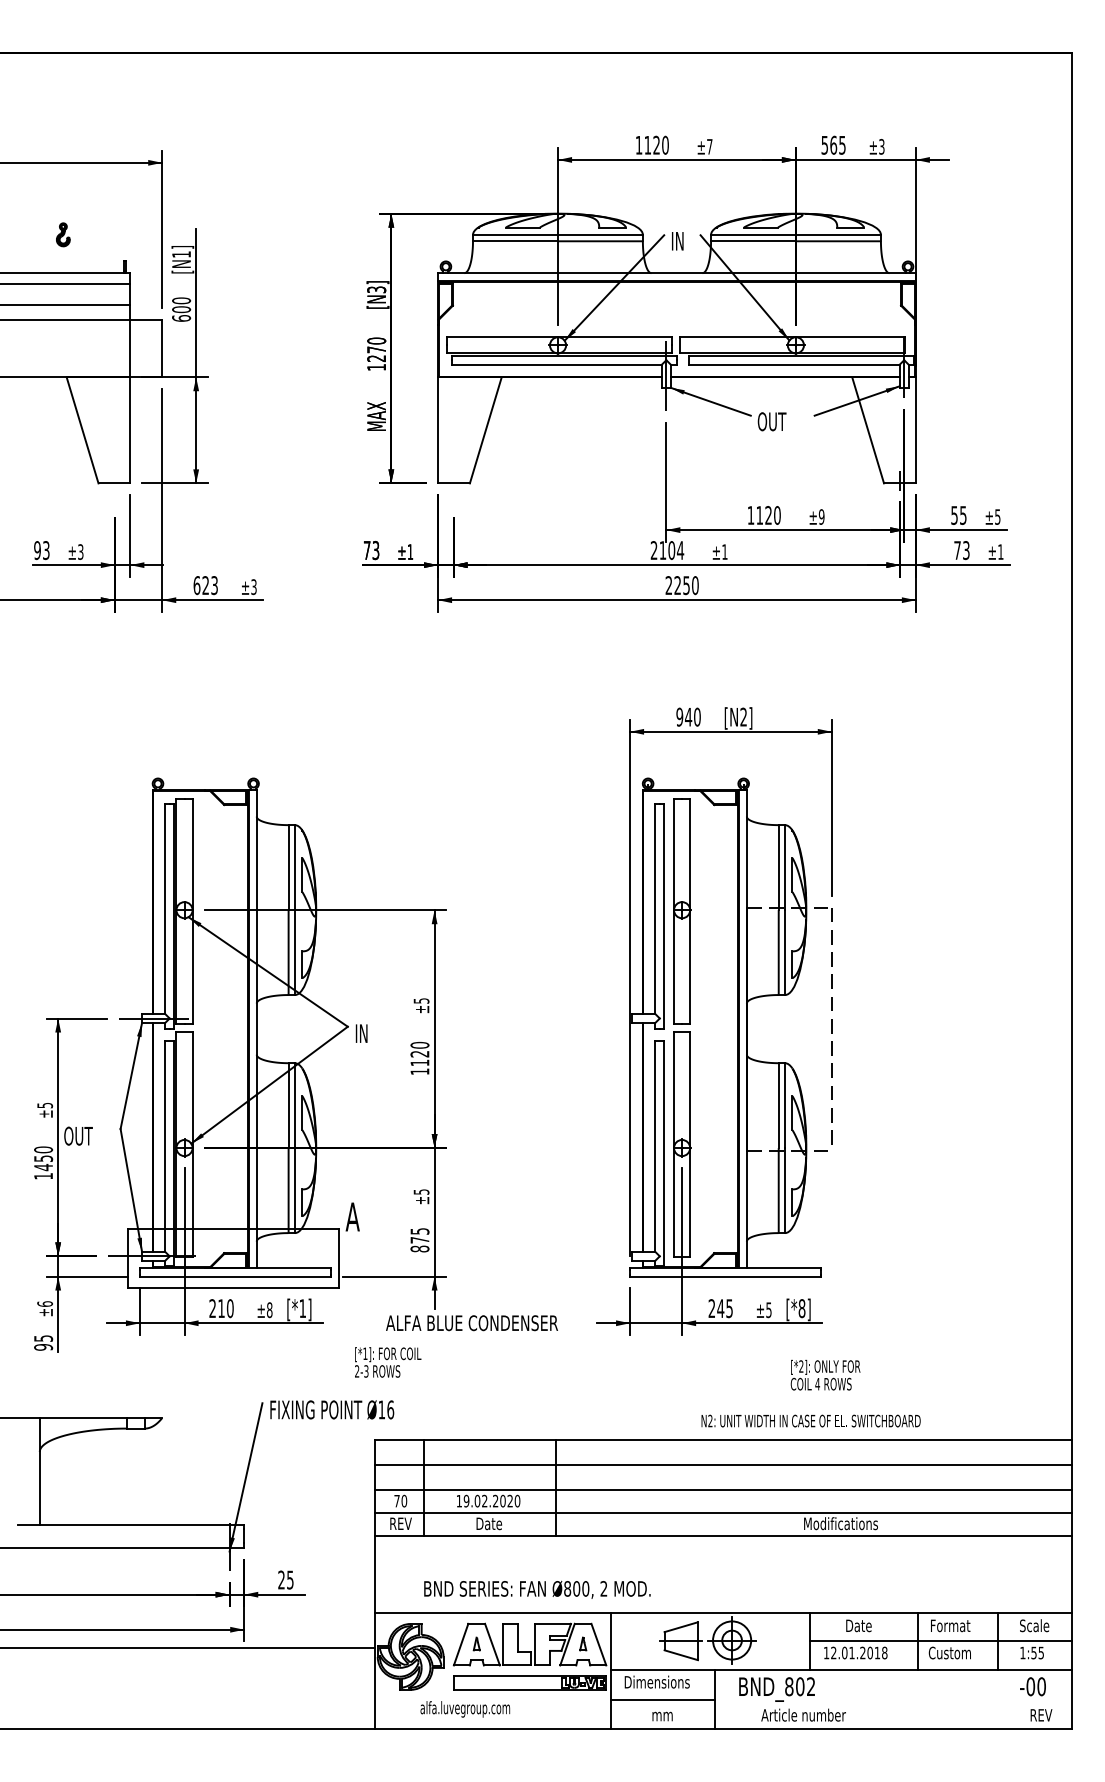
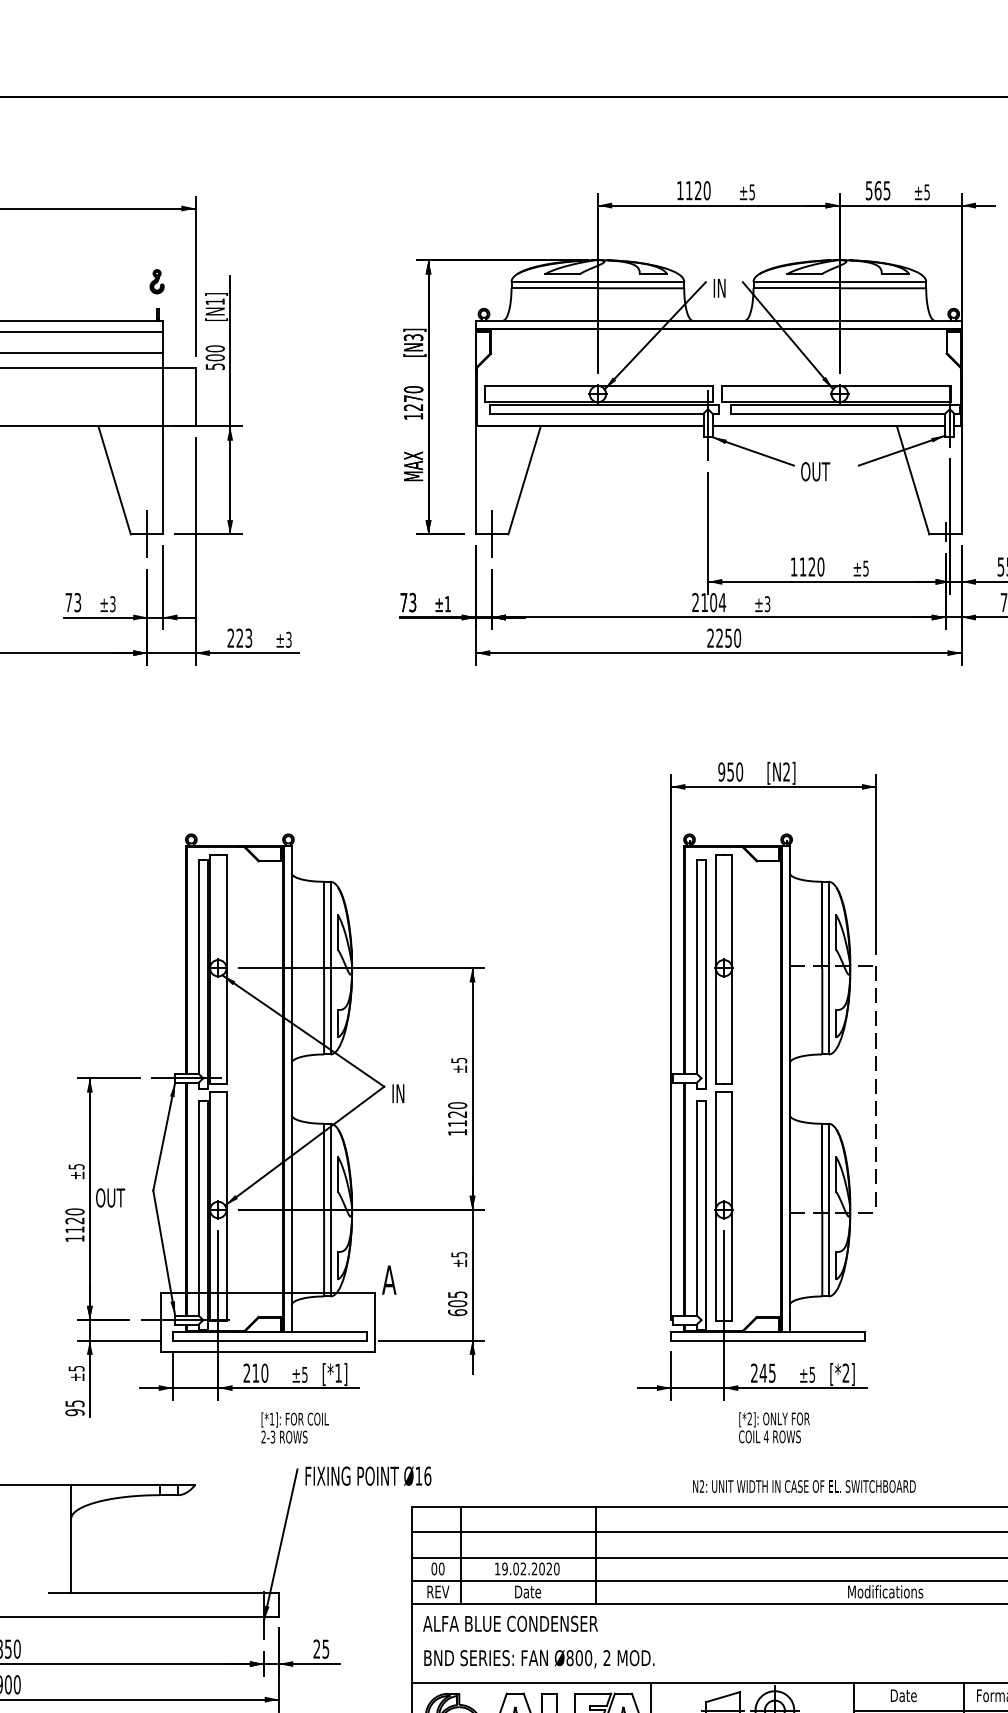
text: (881, 145) -> (926, 190), ±3 -> ±5
text: (709, 146) -> (751, 191), ±7 -> ±5
part: (63, 234) -> (157, 281), moved
text: (181, 318) -> (215, 366), 600 -> 500
line: (114, 482) -> (147, 533), added
line: (453, 482) -> (491, 533), added
text: (821, 516) -> (865, 568), ±9 -> ±5
text: (37, 550) -> (68, 602), 93 -> 73
text: (724, 551) -> (767, 603), ±1 -> ±3
text: (196, 585) -> (230, 638), 623 -> 223
text: (688, 717) -> (730, 772), 940 -> 950
text: (43, 1163) -> (74, 1225), 1450 -> 1120
text: (419, 1244) -> (457, 1308), 875 -> 605
text: (44, 1303) -> (75, 1368), ±6 -> ±5
text: (801, 1308) -> (845, 1373), [*8] -> [*2]
text: (269, 1310) -> (304, 1375), ±8 -> ±5
text: (471, 1323) -> (509, 1624), moved
text: (388, 1362) -> (295, 1428), moved
text: (825, 1374) -> (774, 1426), moved
text: (810, 1420) -> (803, 1485), moved
text: (396, 1500) -> (433, 1568), 70 -> 00
text: (537, 1589) -> (539, 1658), moved

